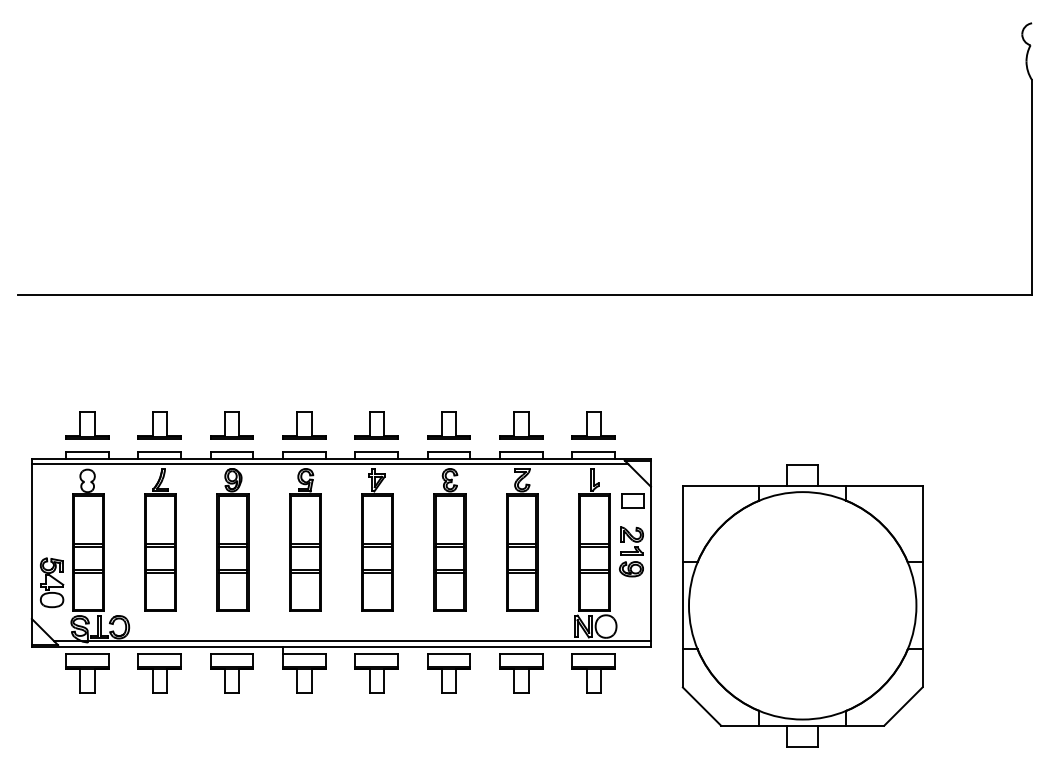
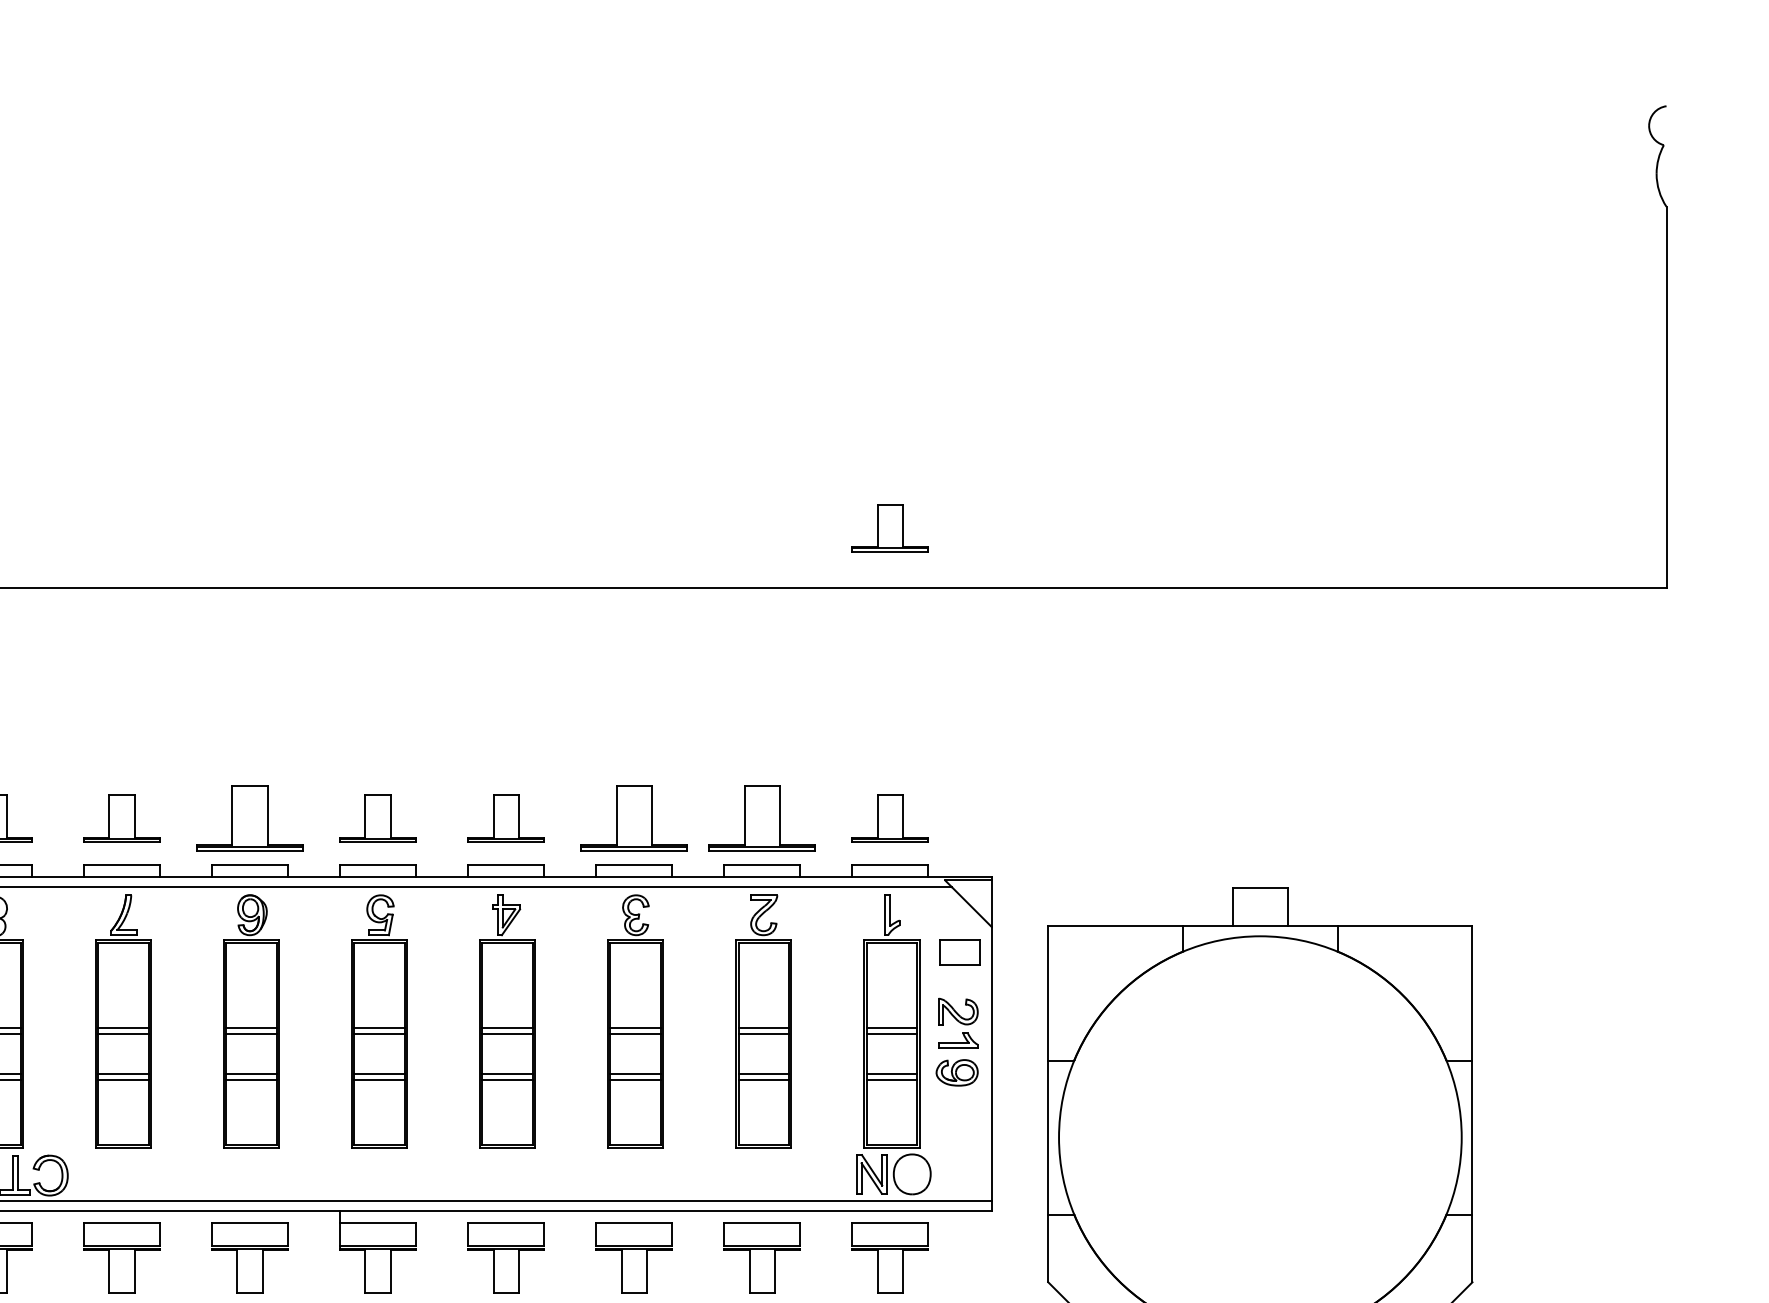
part: (593, 261) -> (889, 528), added
part: (231, 425) -> (248, 818), size x1.4
part: (448, 425) -> (633, 818), size x1.4
part: (521, 425) -> (762, 818), size x1.4

